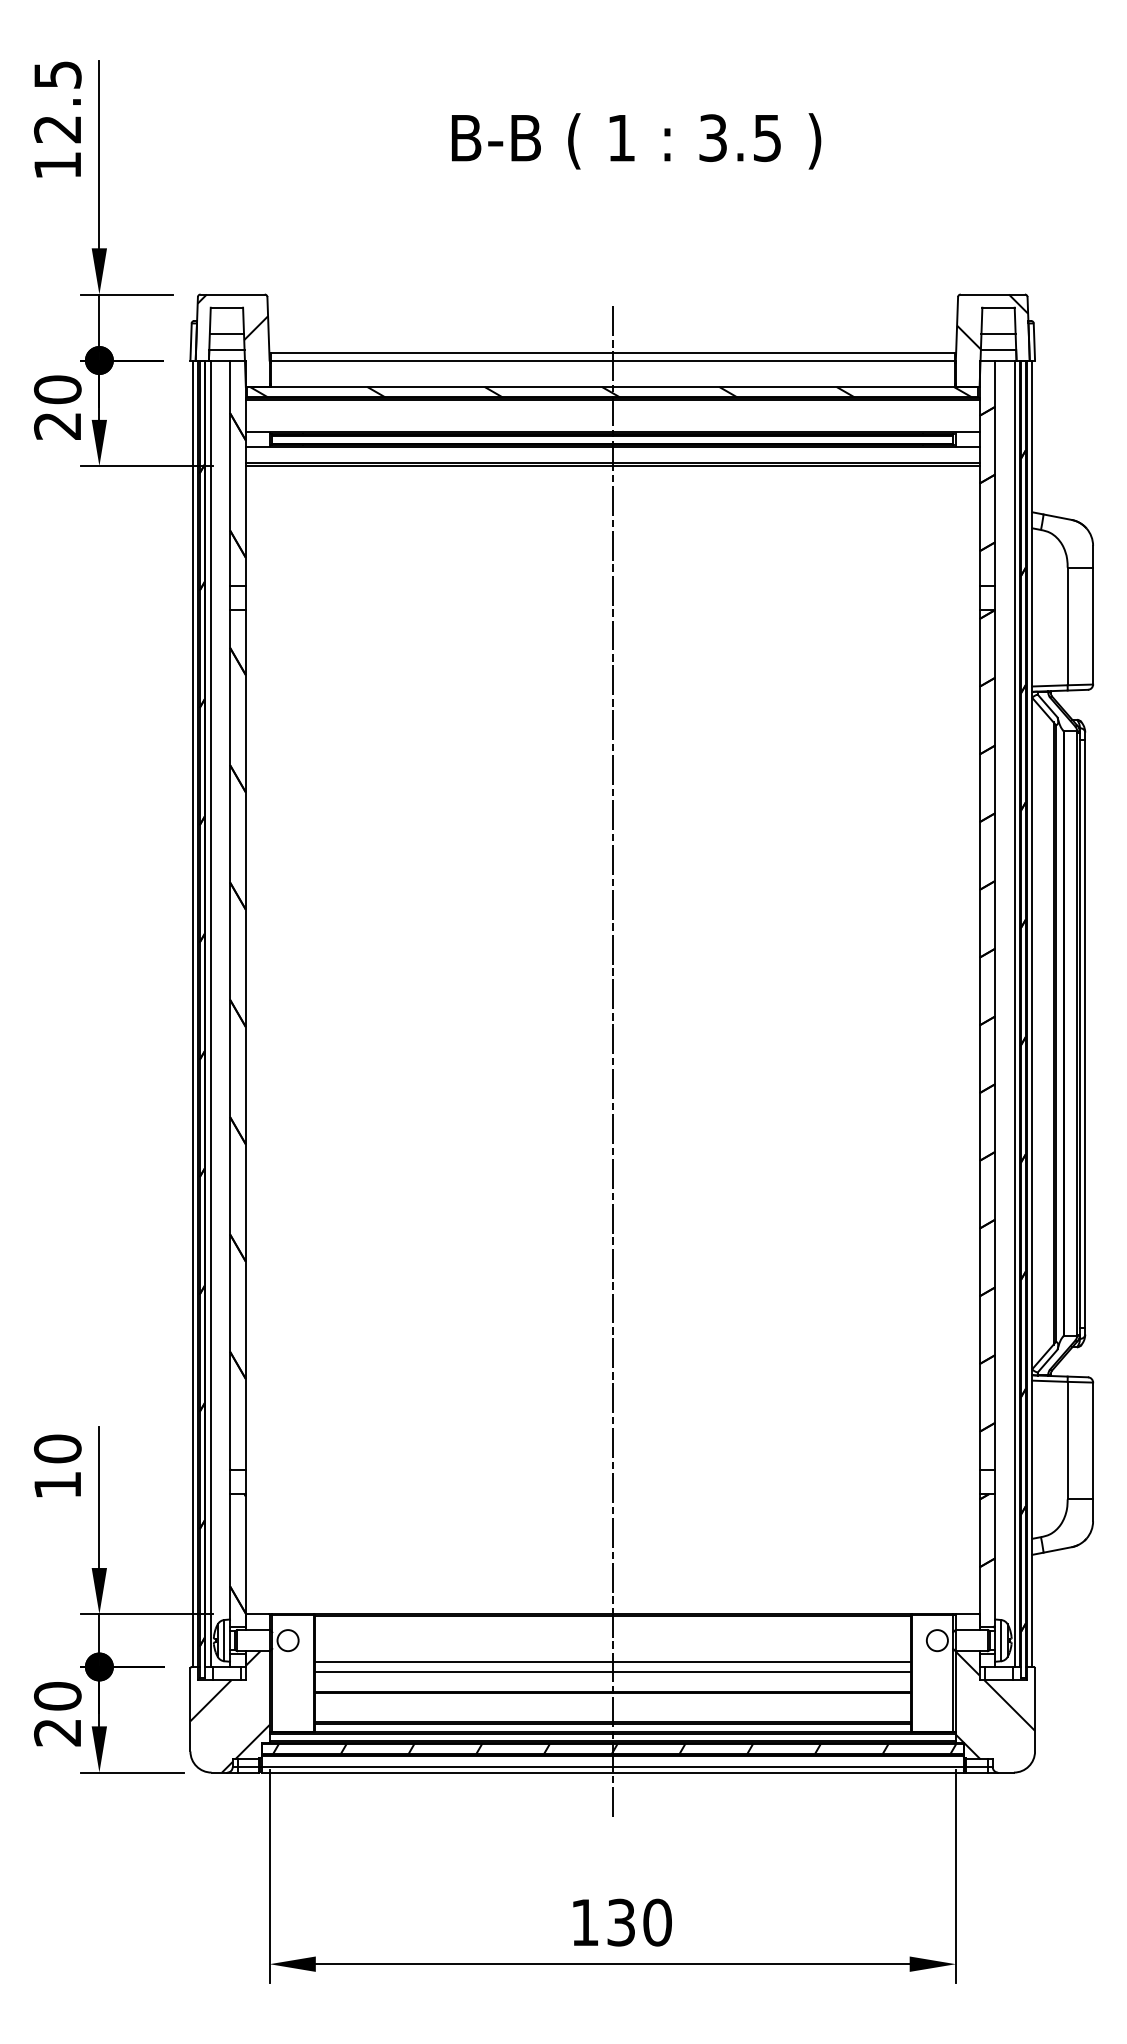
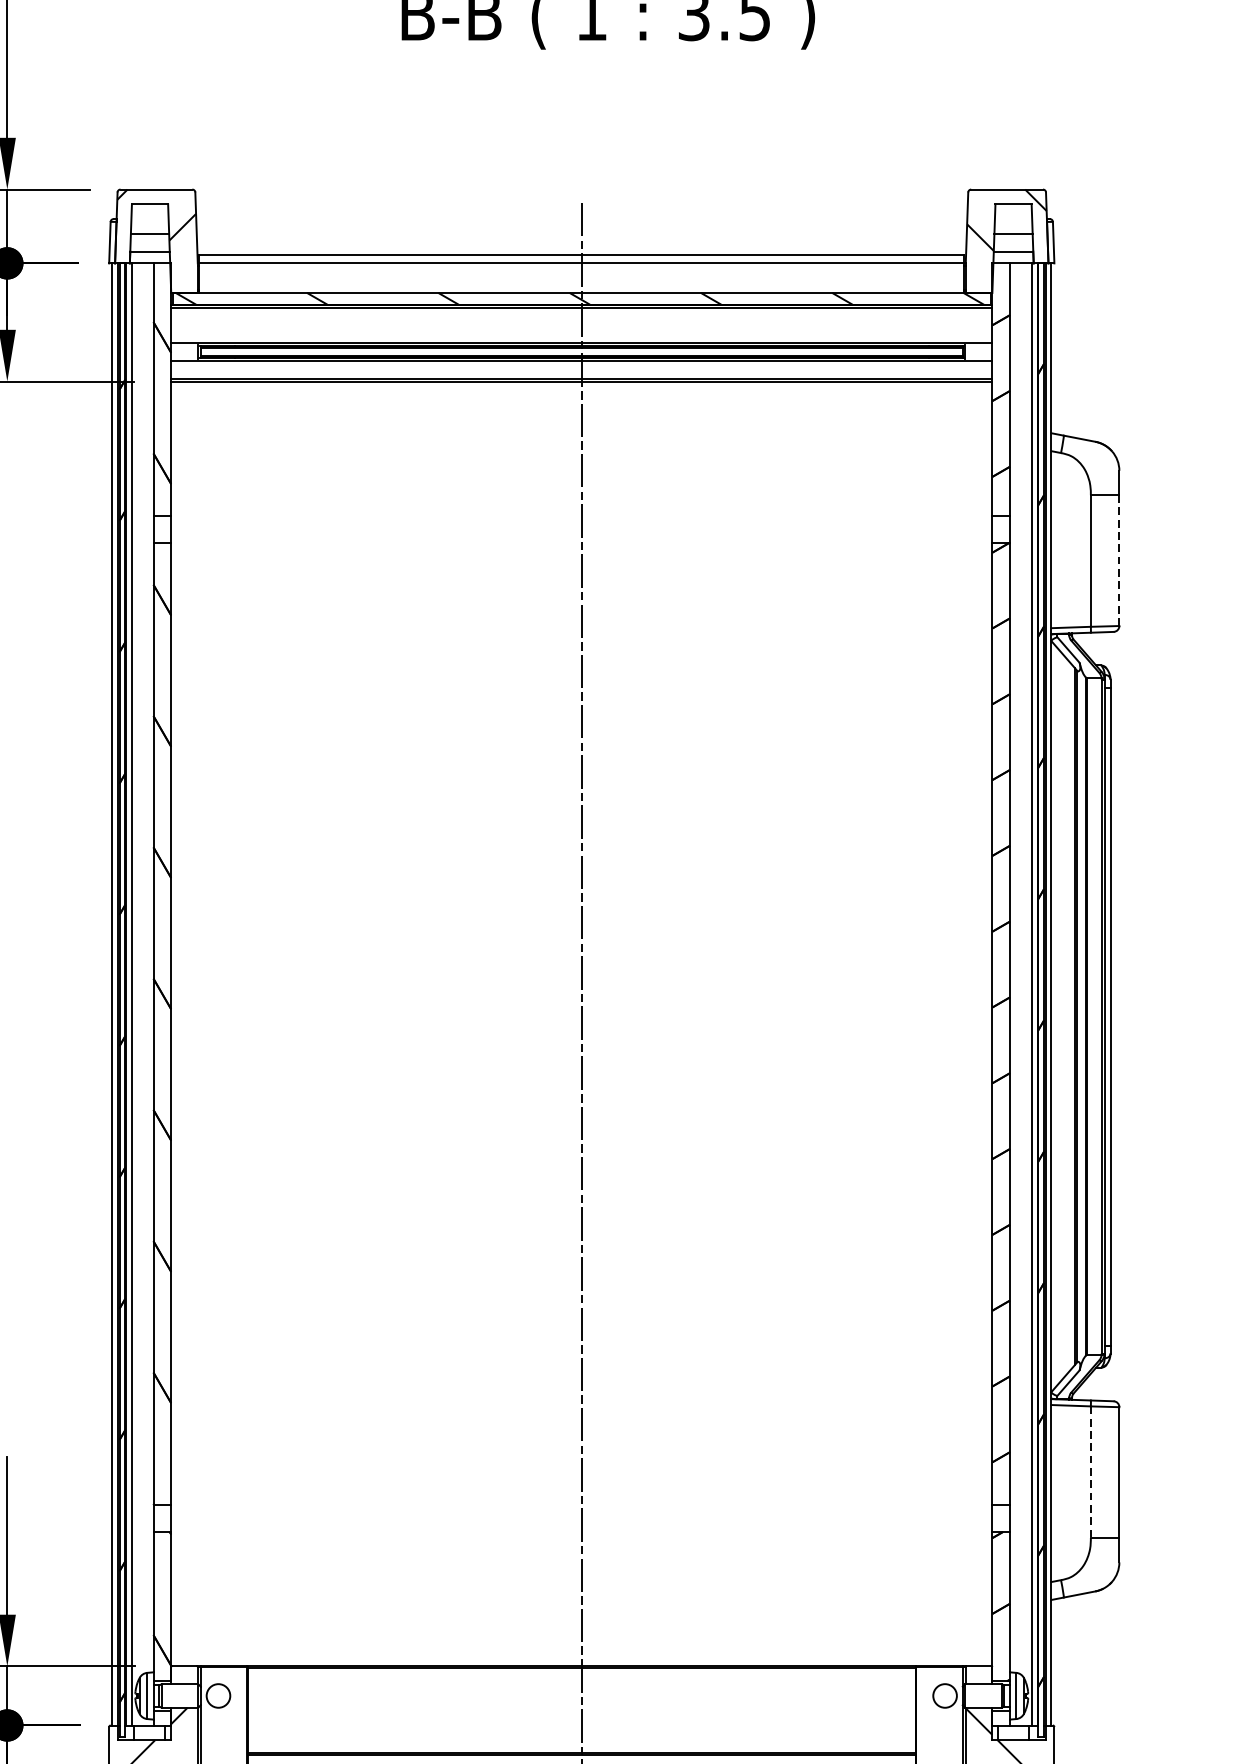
line: (1093, 625) -> (1119, 559), solid -> dashed
line: (1067, 1440) -> (1090, 1472), solid -> dashed
line: (612, 1661) -> (581, 1719), removed
line: (612, 1672) -> (581, 1731), removed

